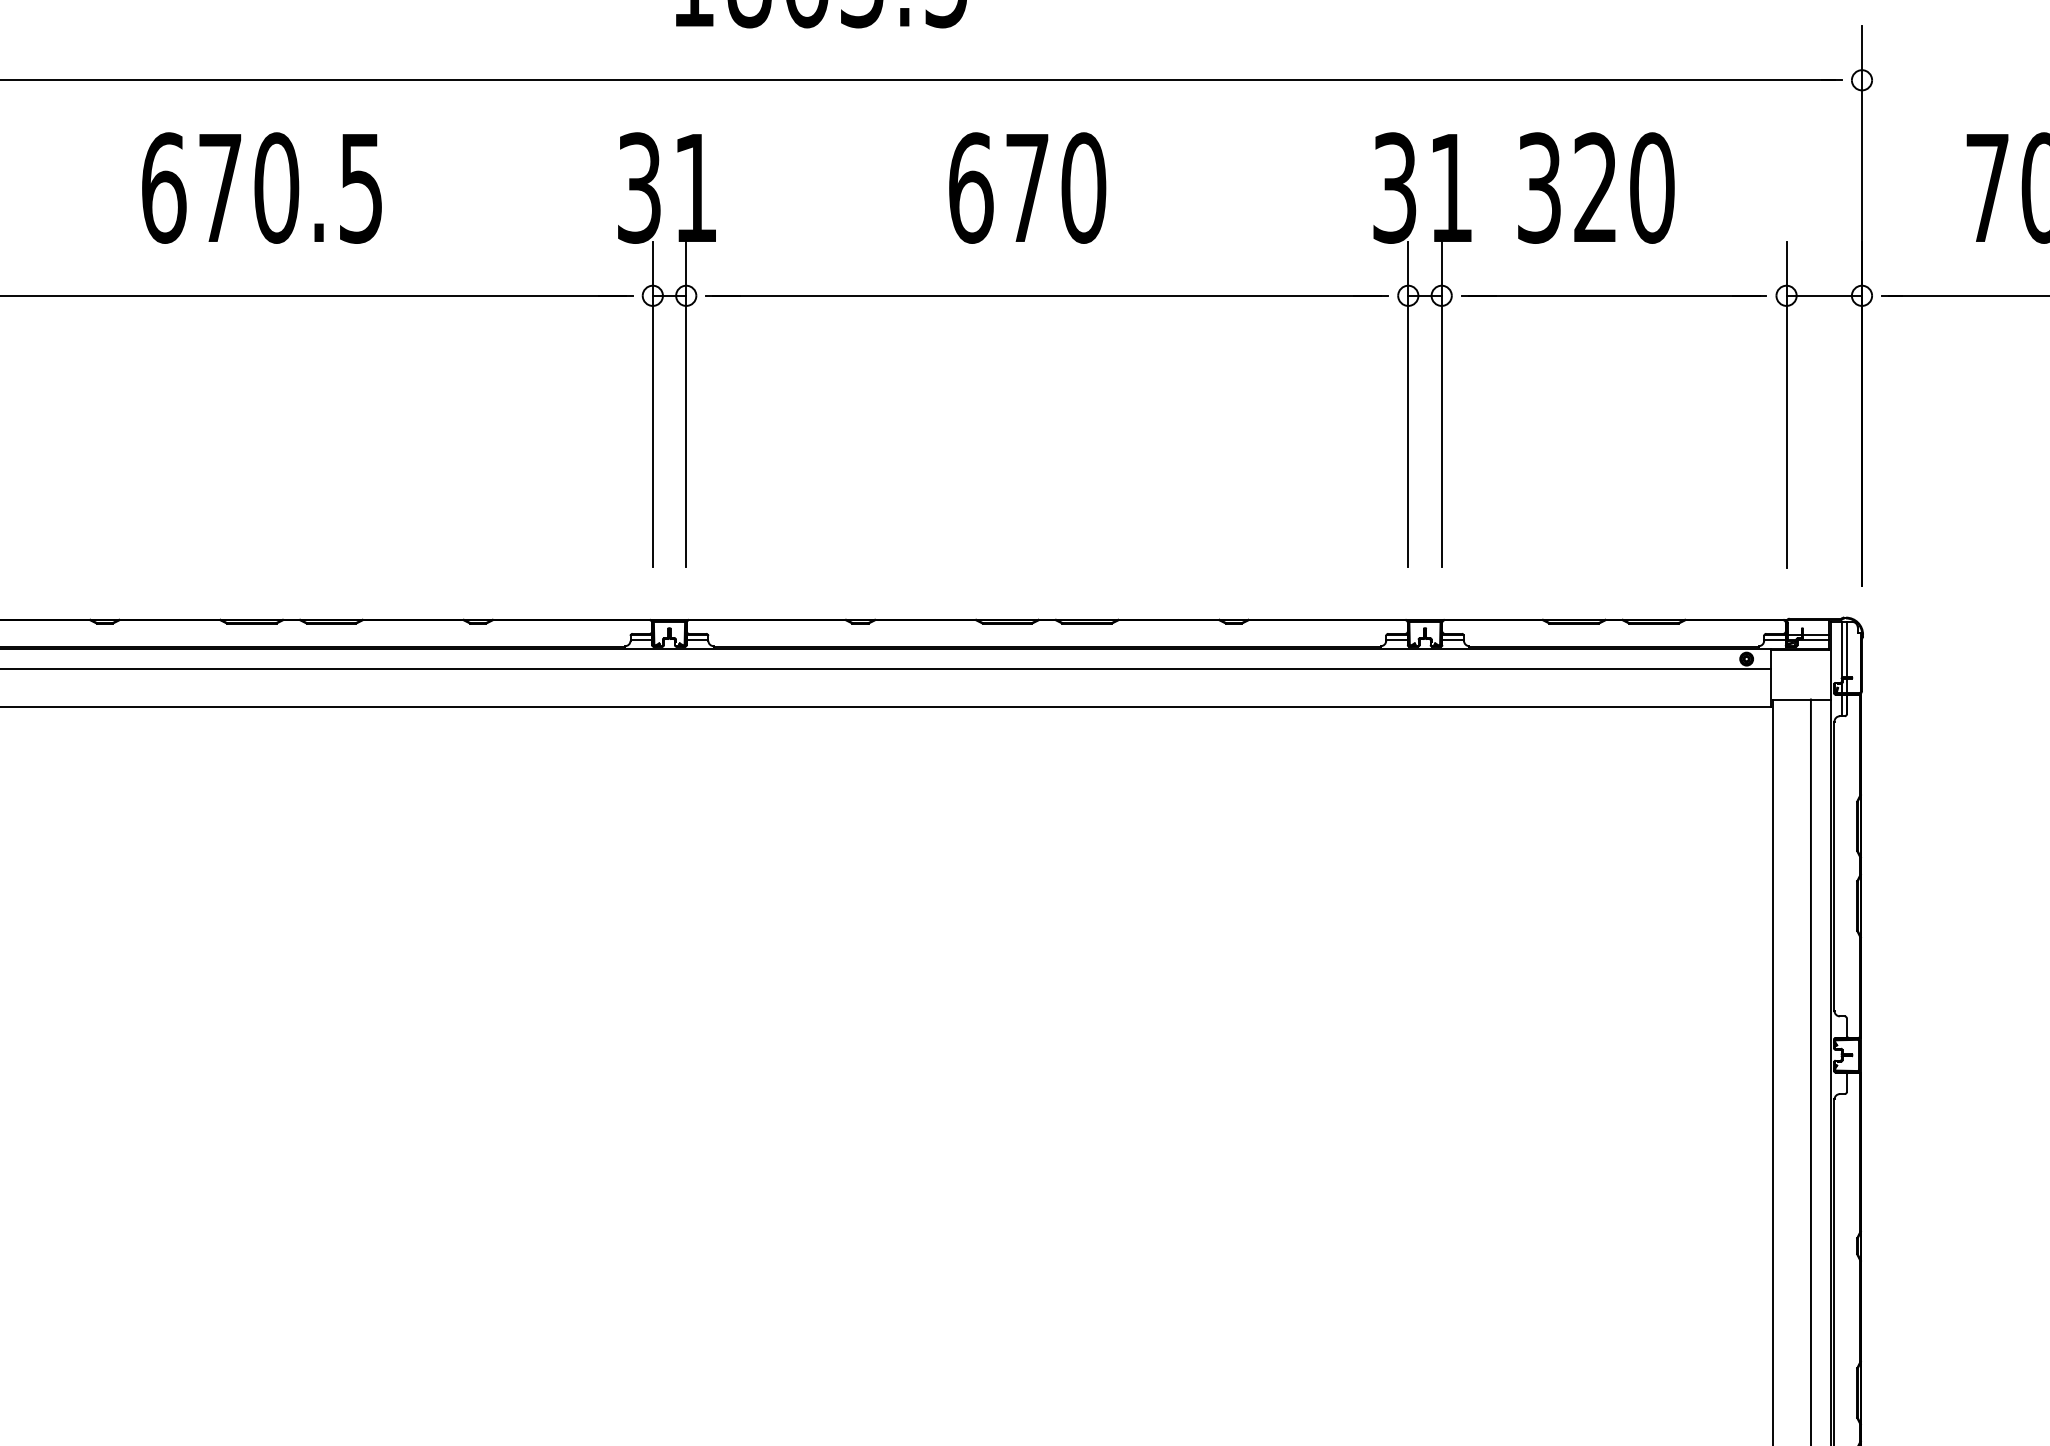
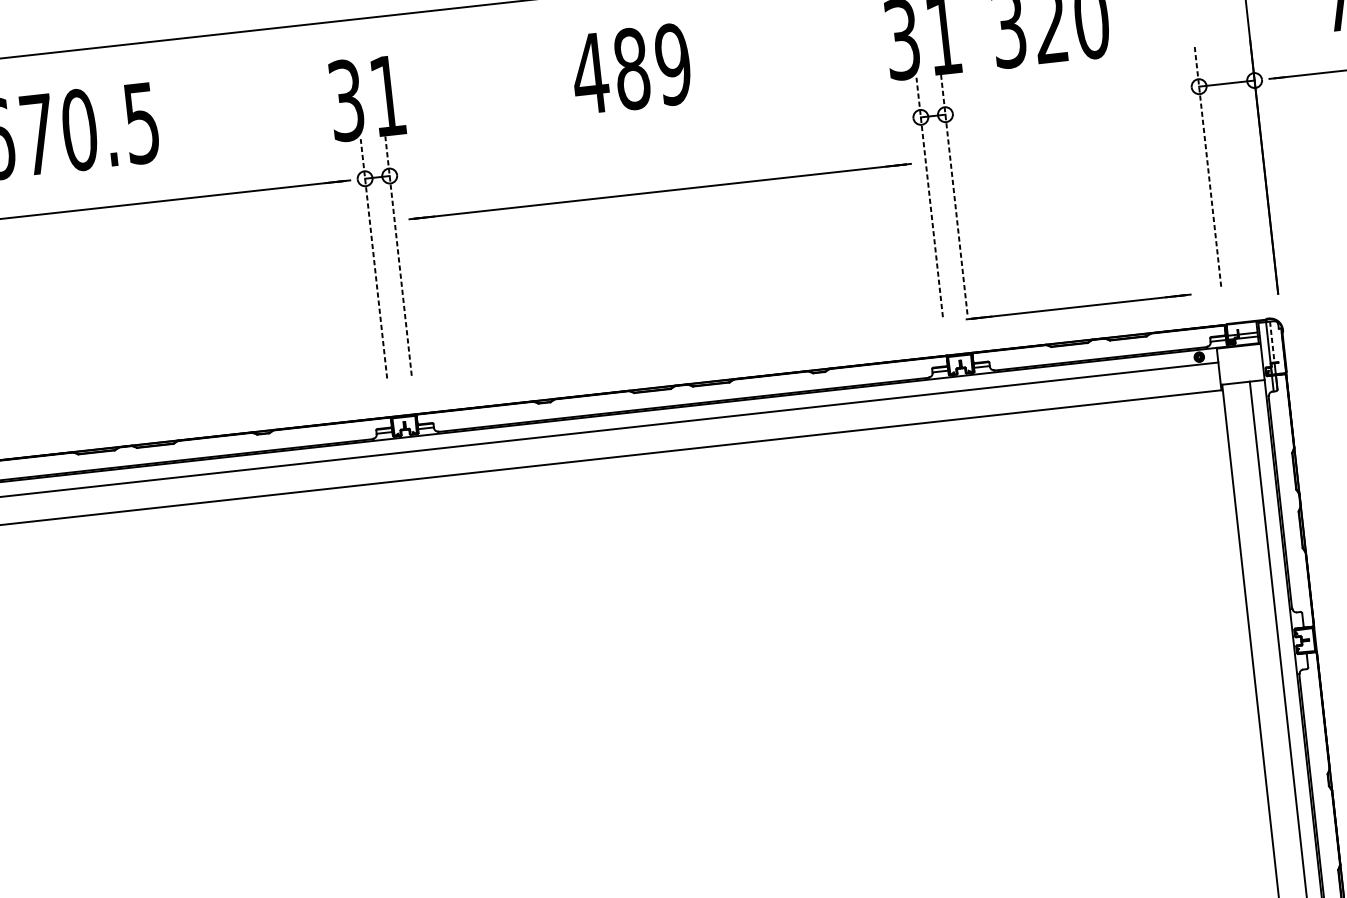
text: (1026, 187) -> (631, 68), 670 -> 489
line: (1046, 295) -> (659, 191), moved
line: (1613, 295) -> (1078, 306), moved
line: (652, 404) -> (373, 258), solid -> dashed
line: (686, 404) -> (398, 255), solid -> dashed
line: (1408, 404) -> (929, 197), solid -> dashed
line: (1441, 404) -> (954, 194), solid -> dashed
line: (1786, 404) -> (1207, 166), solid -> dashed
line: (1846, 649) -> (1271, 341), solid -> dashed

